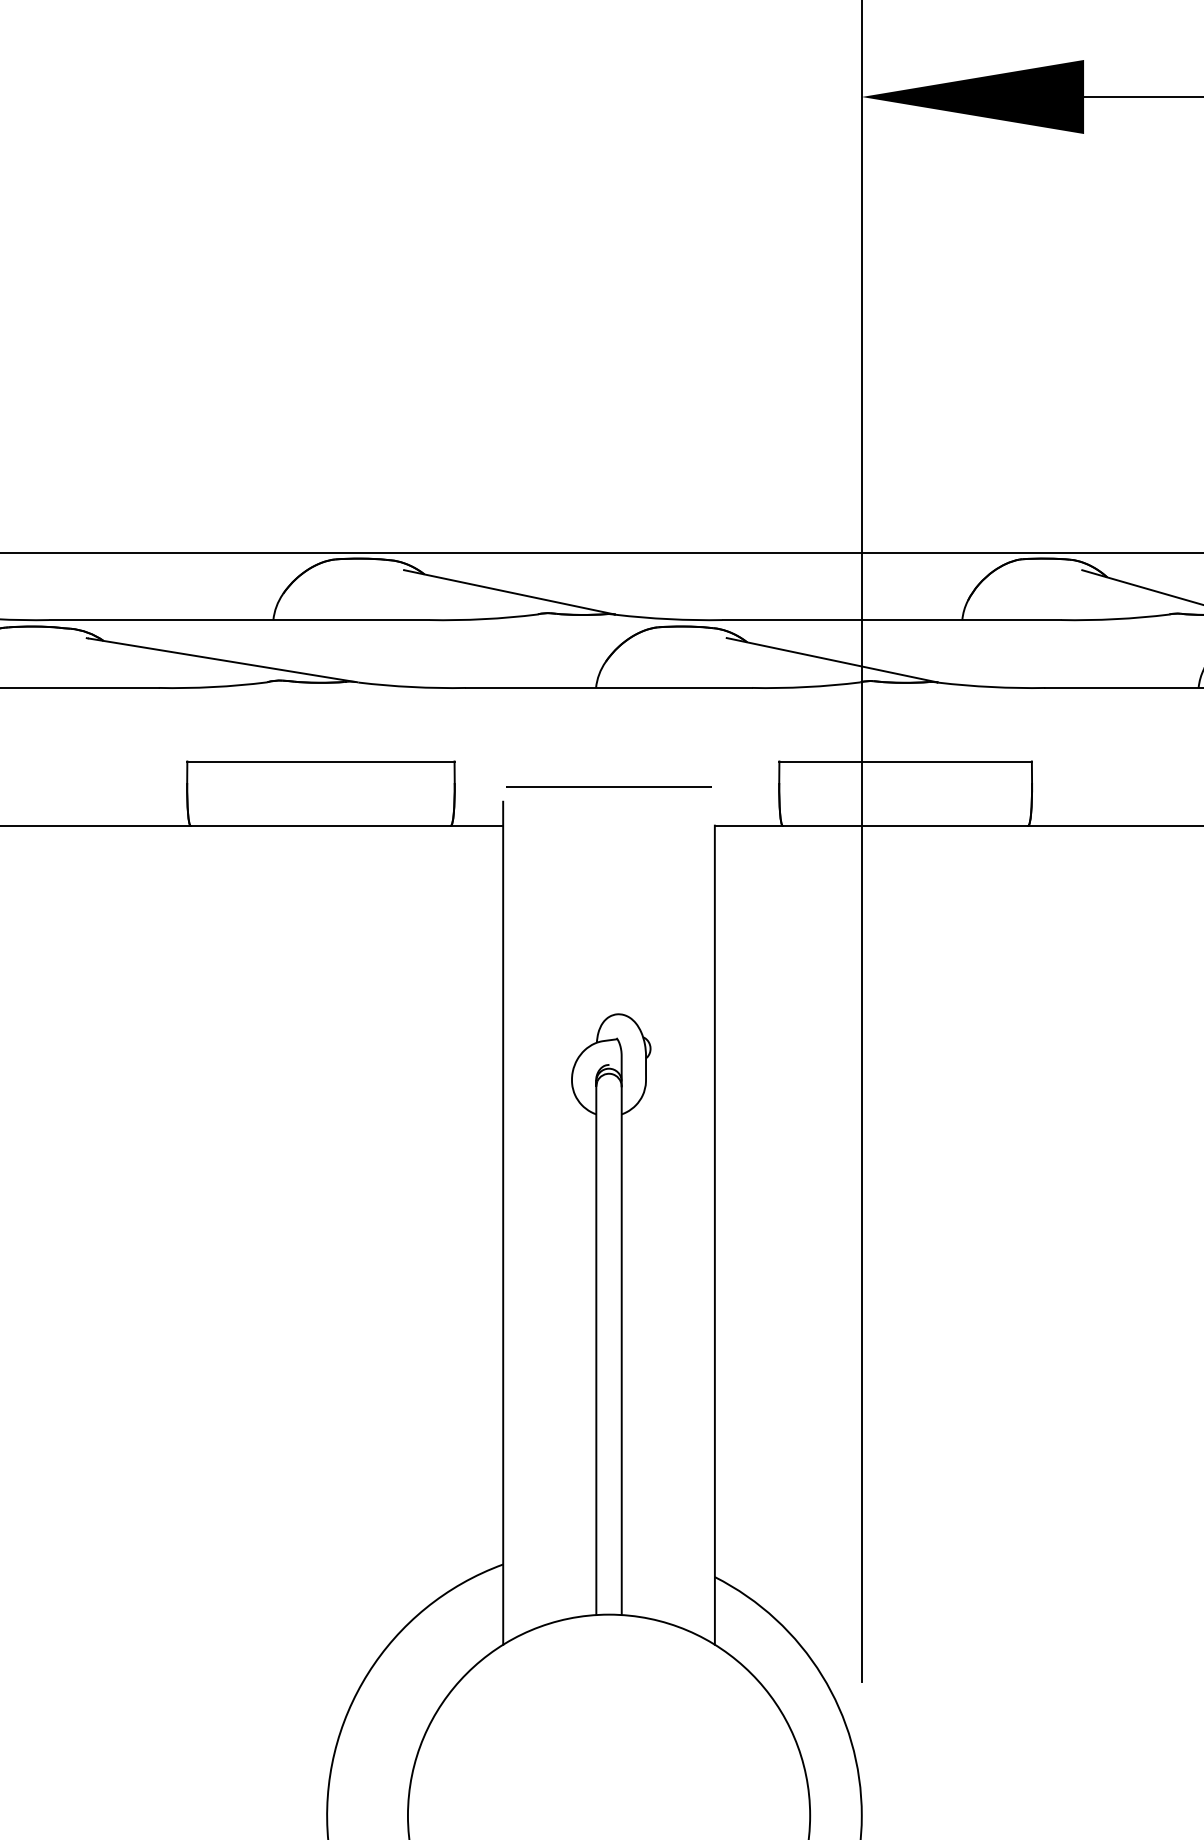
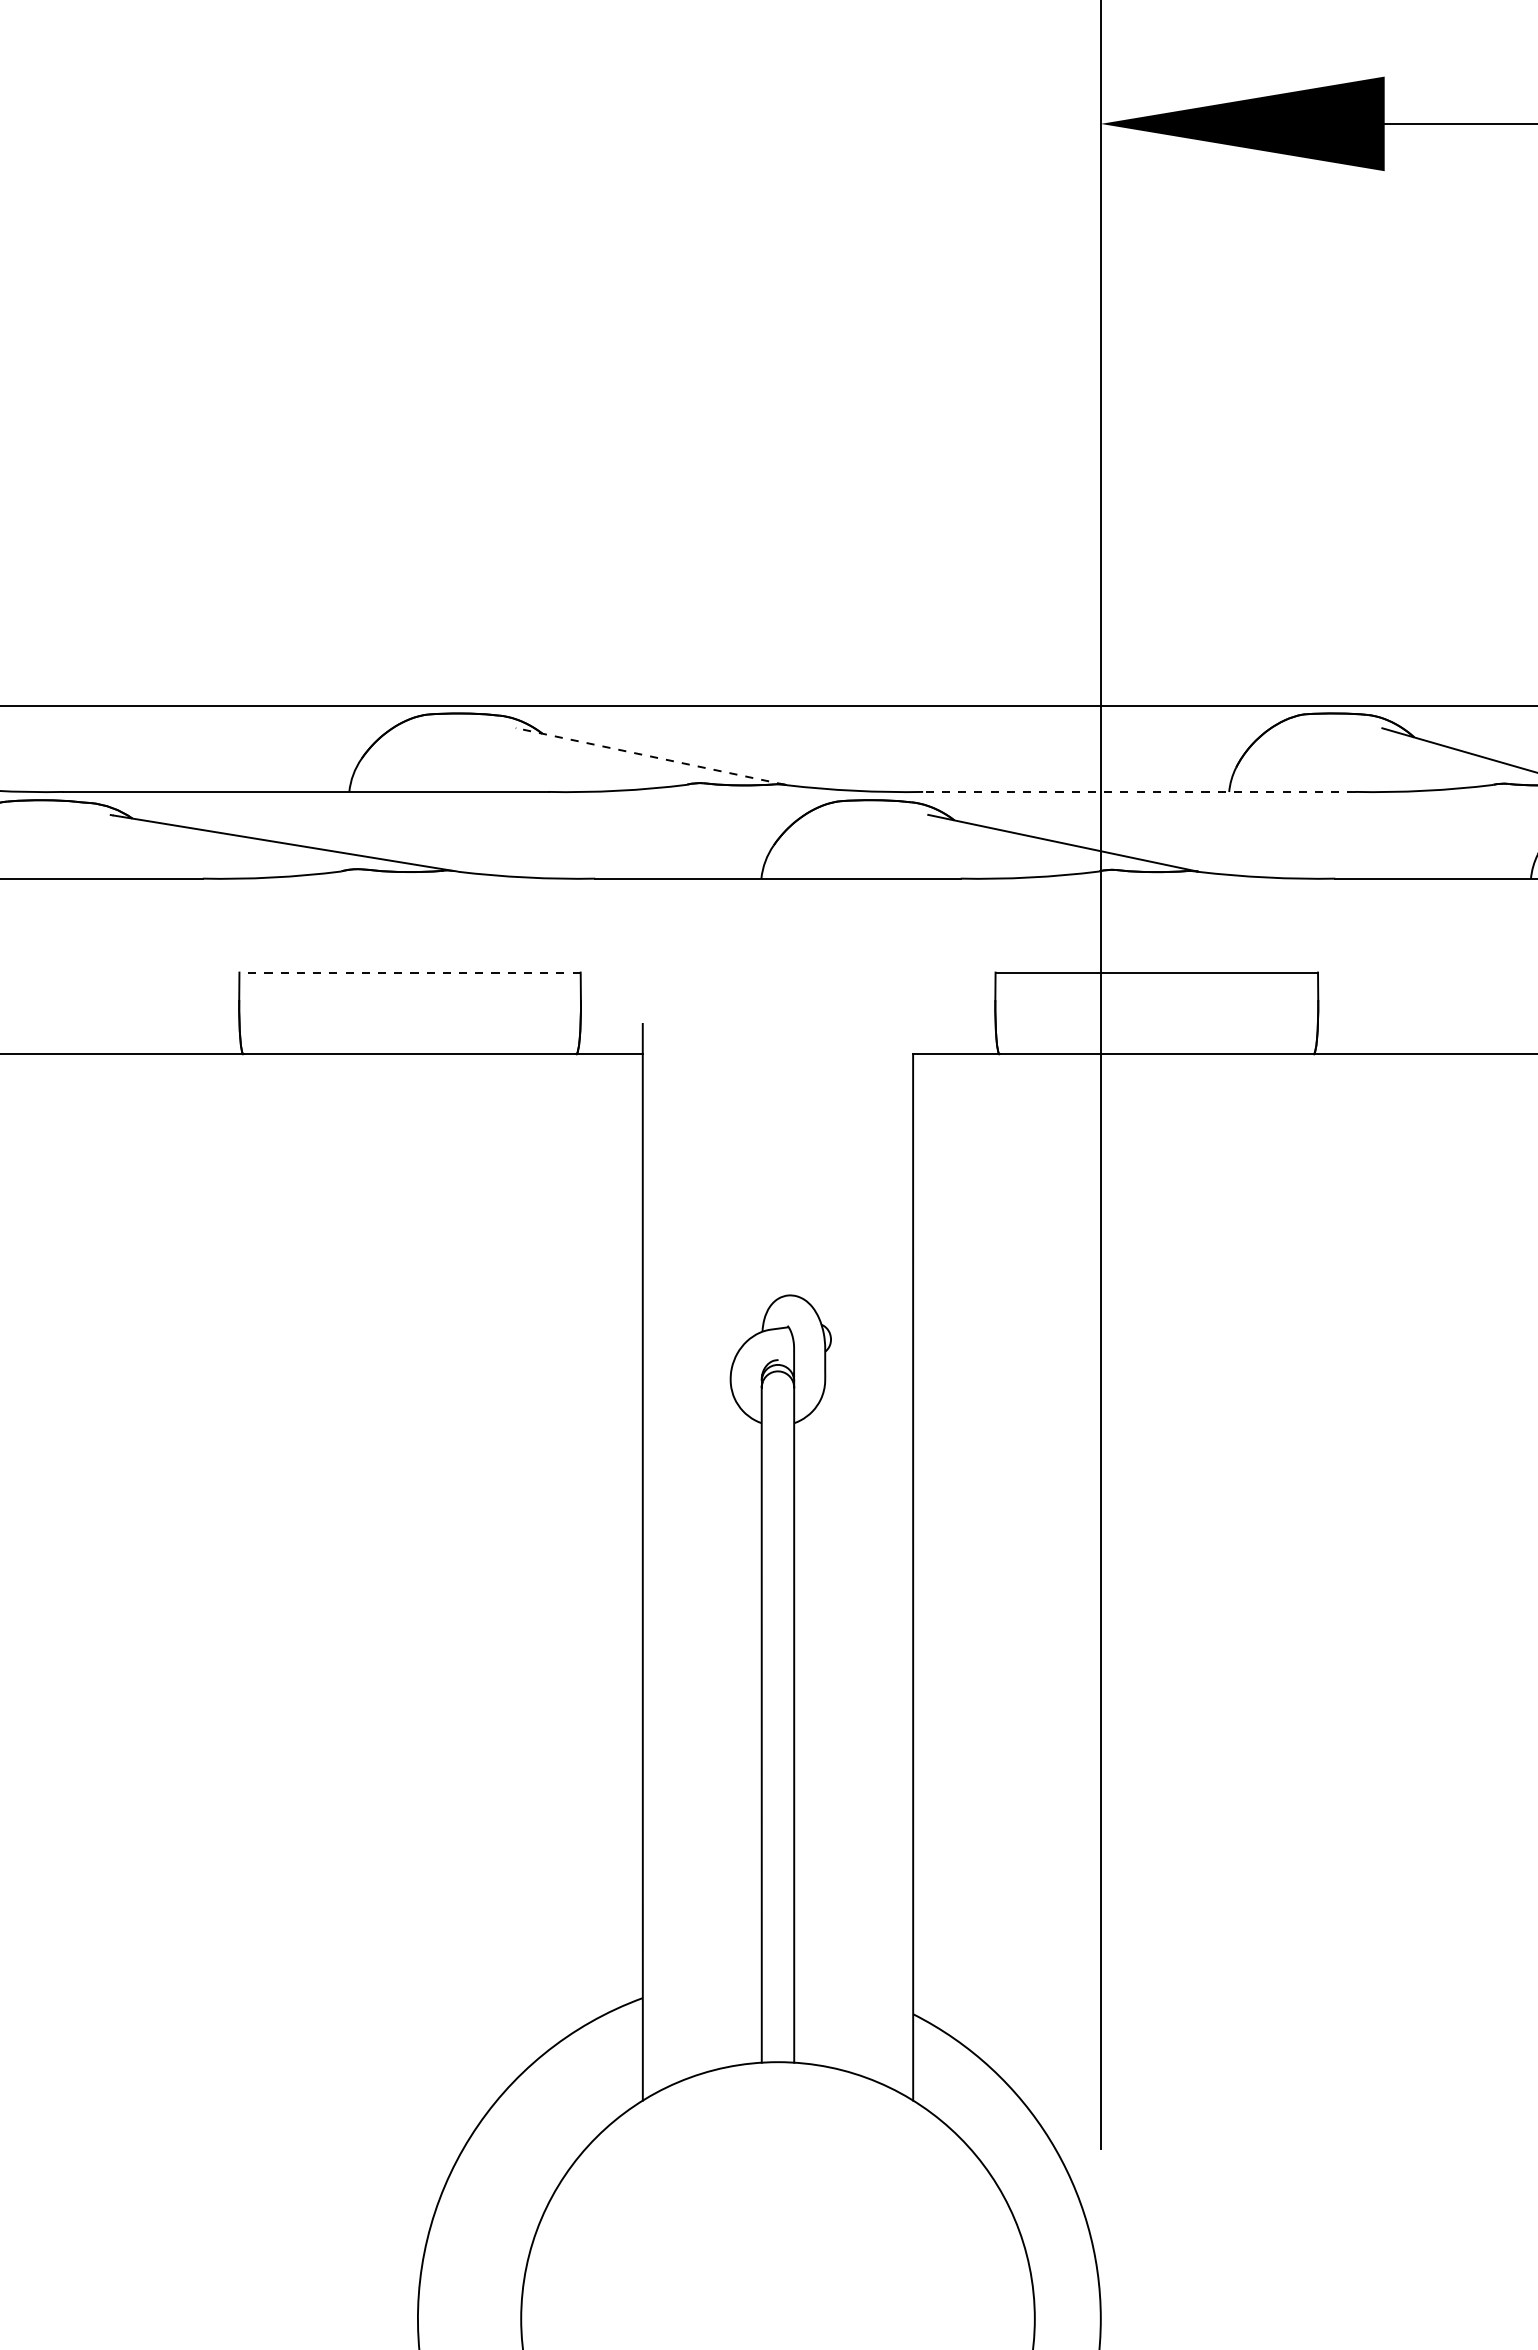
line: (509, 592) -> (650, 756), solid -> dashed
line: (891, 620) -> (1138, 792), solid -> dashed
line: (321, 761) -> (410, 972), solid -> dashed
line: (608, 786) -> (777, 1004), removed

